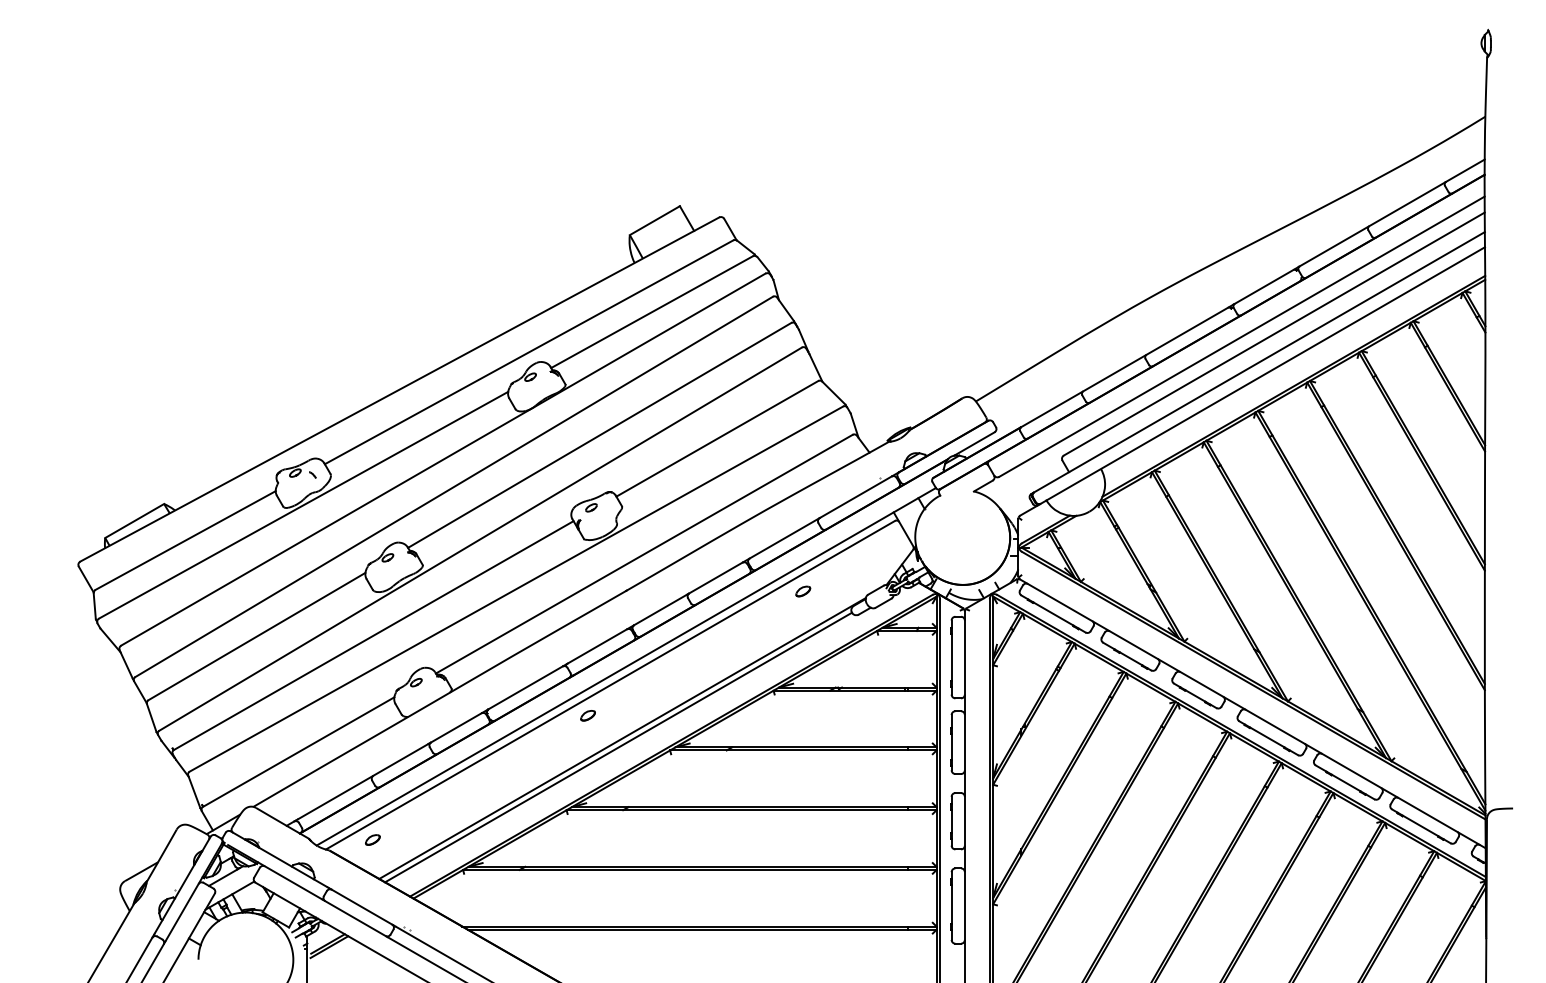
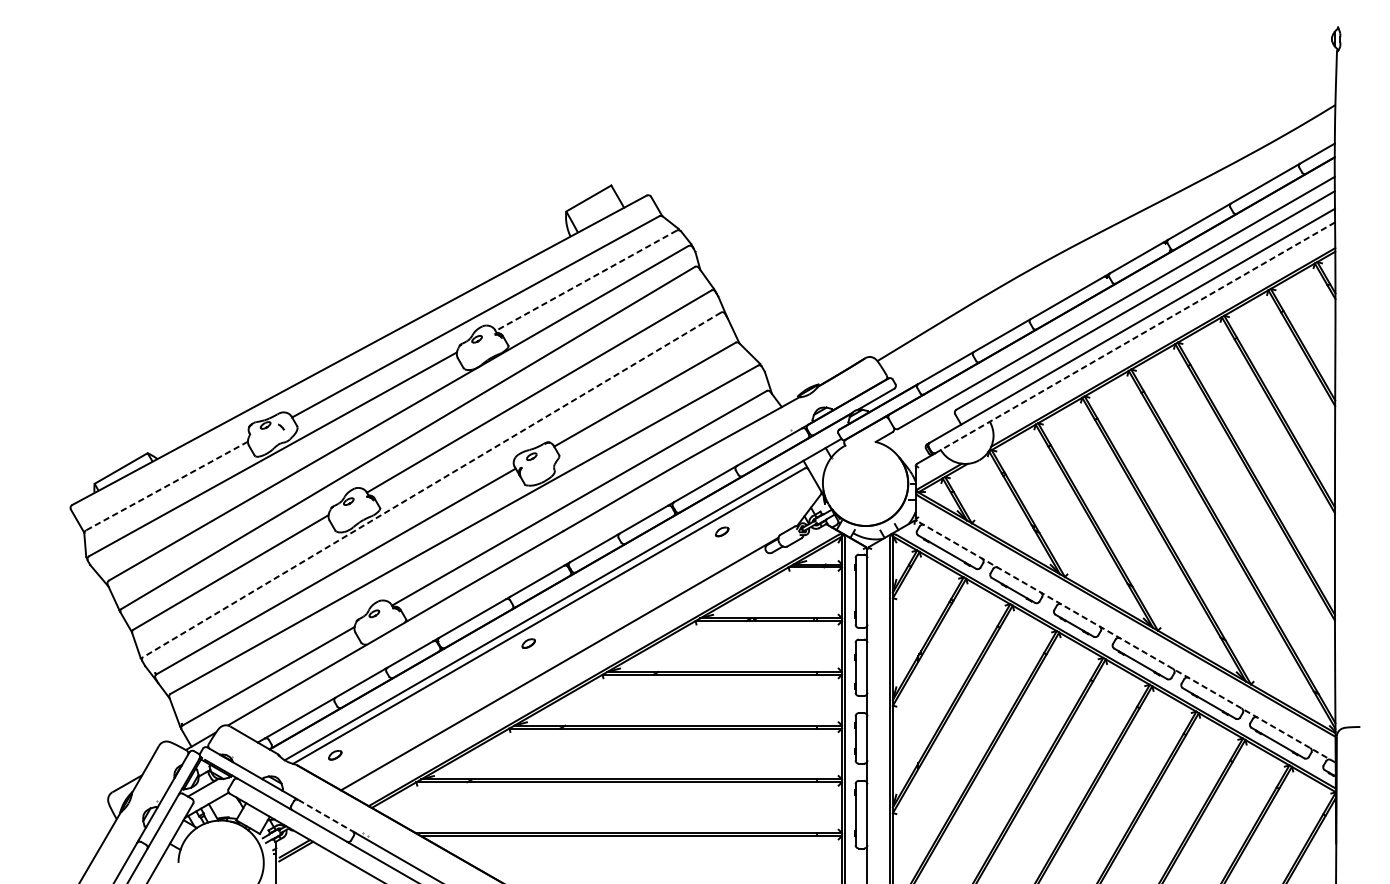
line: (651, 312) -> (585, 281), solid -> dashed
line: (1265, 374) -> (1137, 336), solid -> dashed
line: (480, 539) -> (432, 485), solid -> dashed
line: (185, 540) -> (166, 486), solid -> dashed
line: (1252, 713) -> (1126, 641), solid -> dashed
line: (618, 747) -> (556, 672), removed
line: (362, 907) -> (325, 815), solid -> dashed

